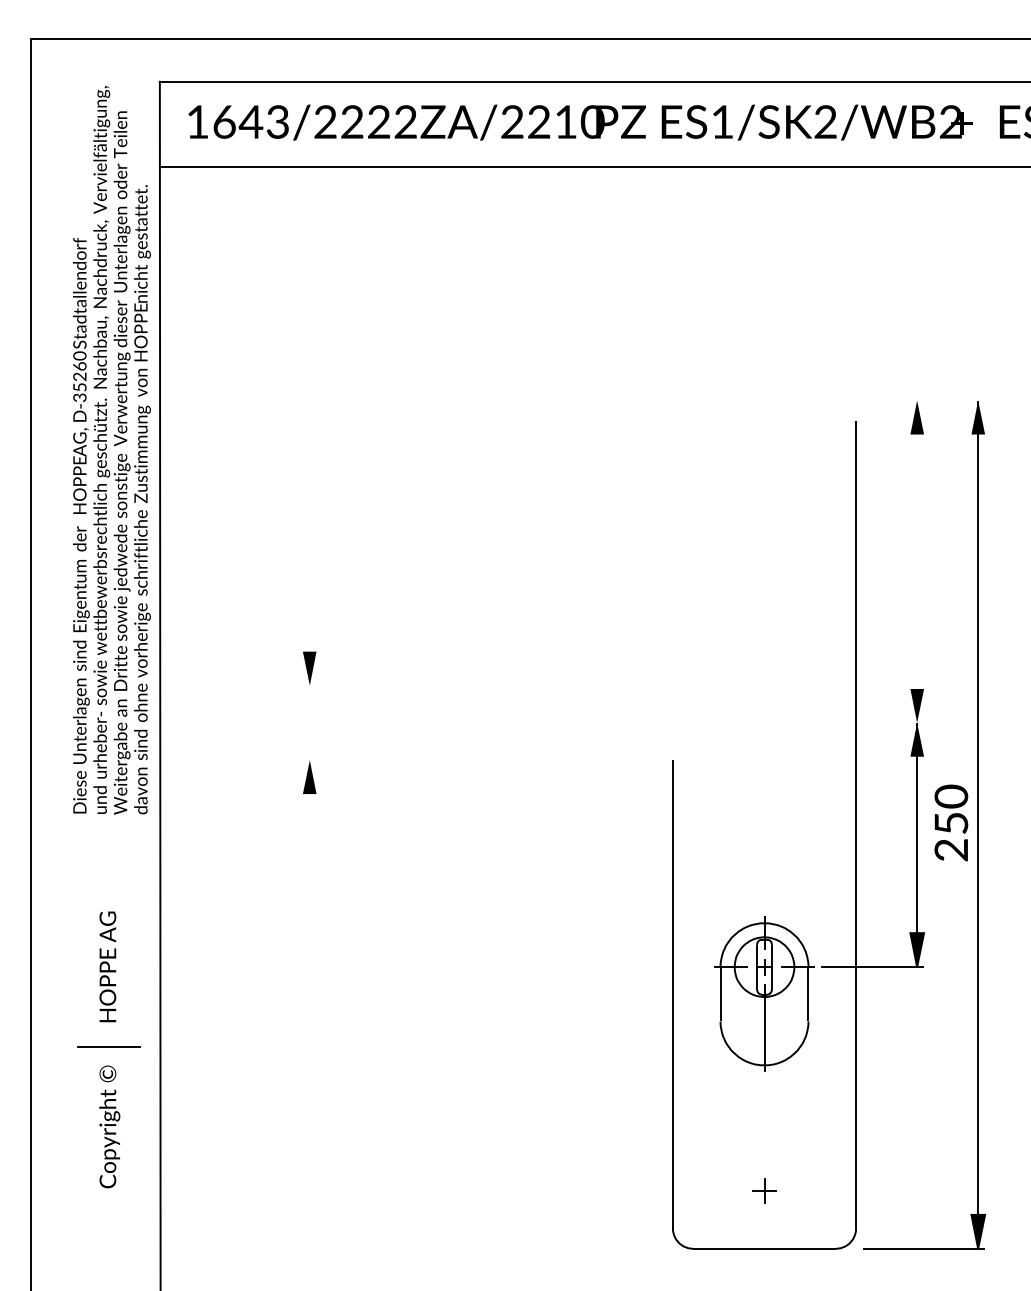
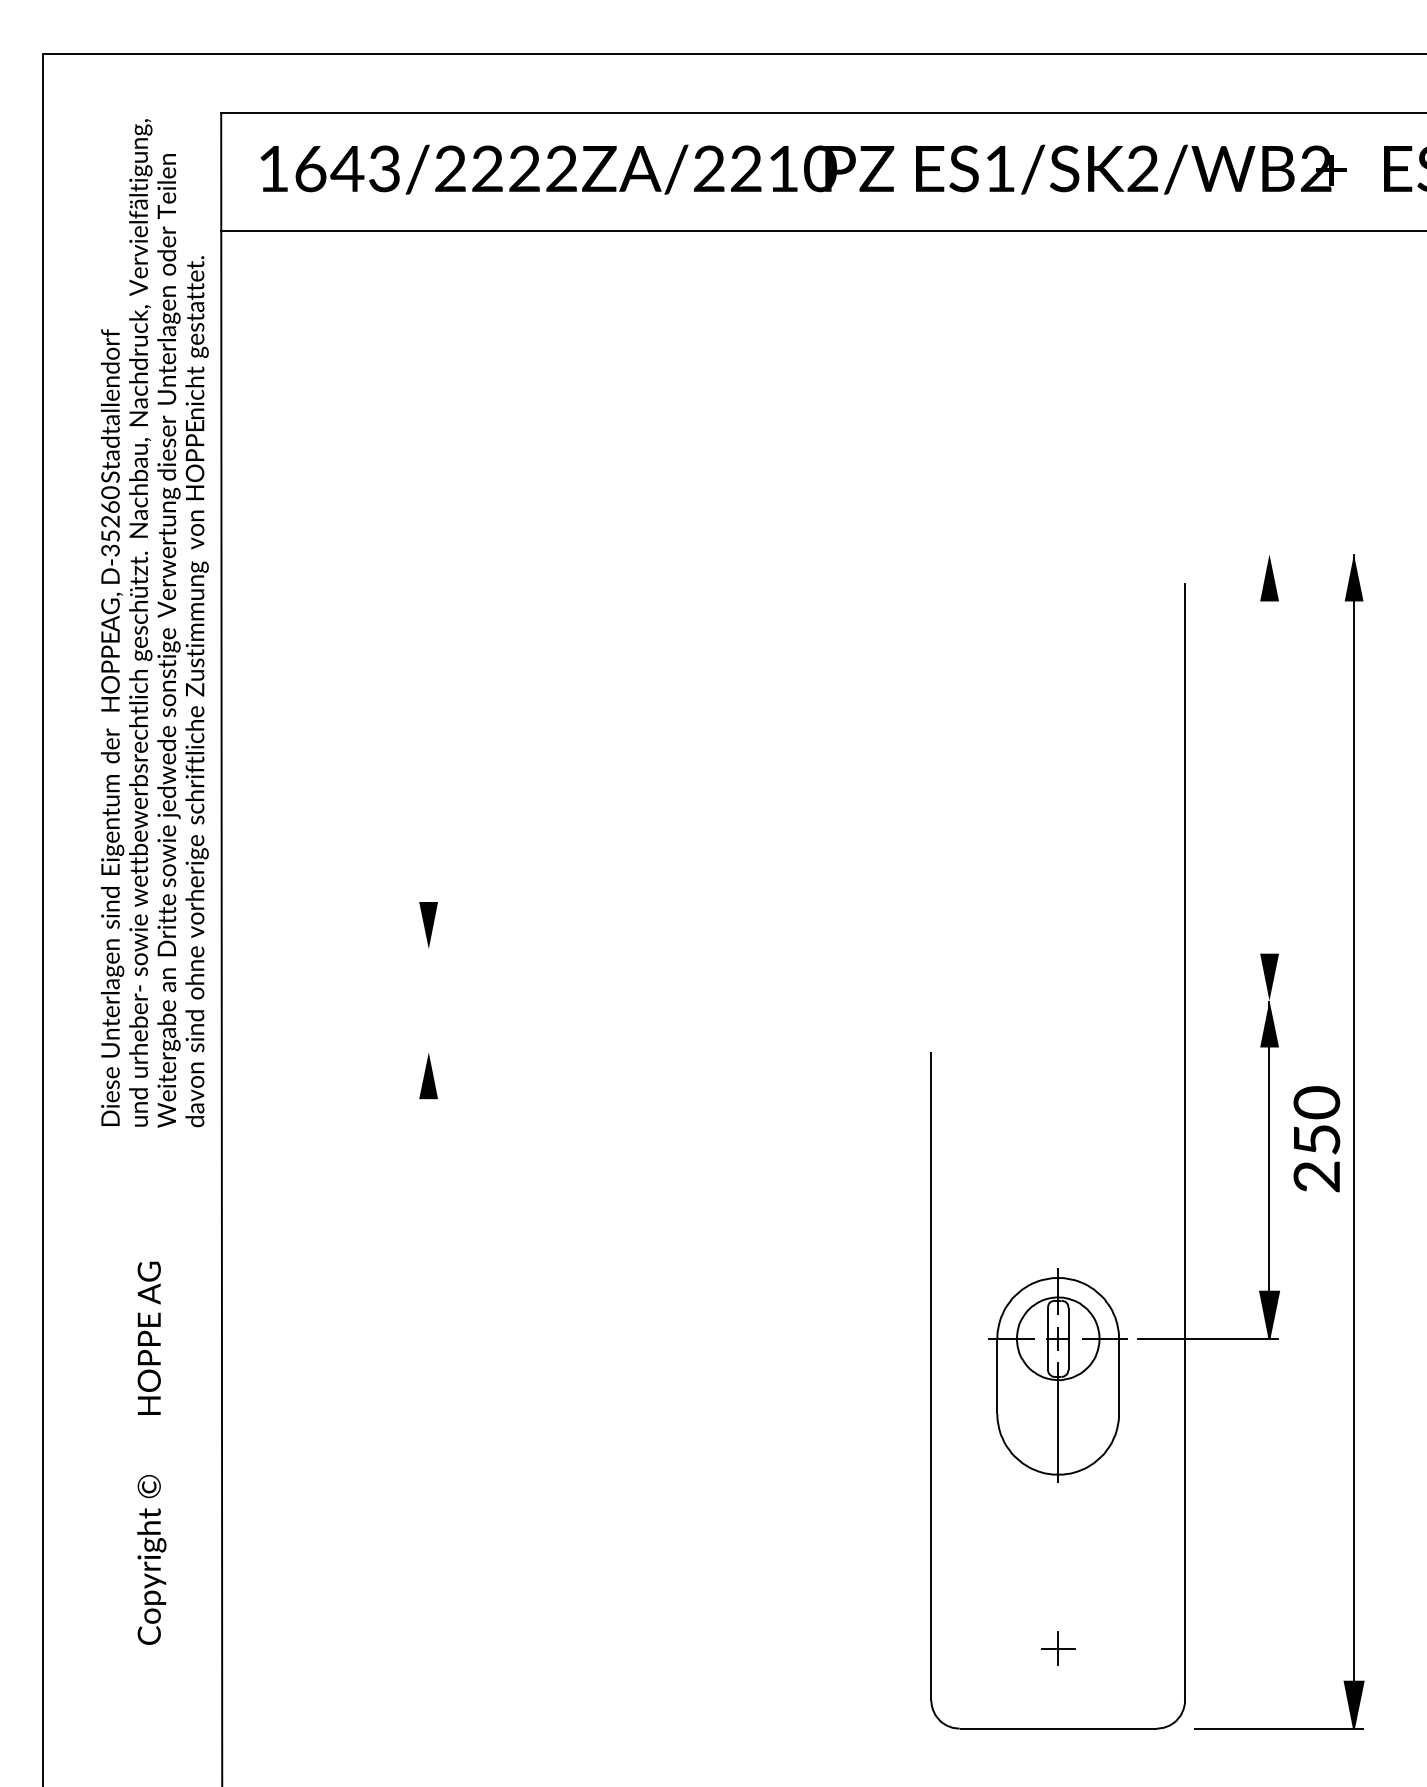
line: (108, 1046) -> (150, 1448), removed

